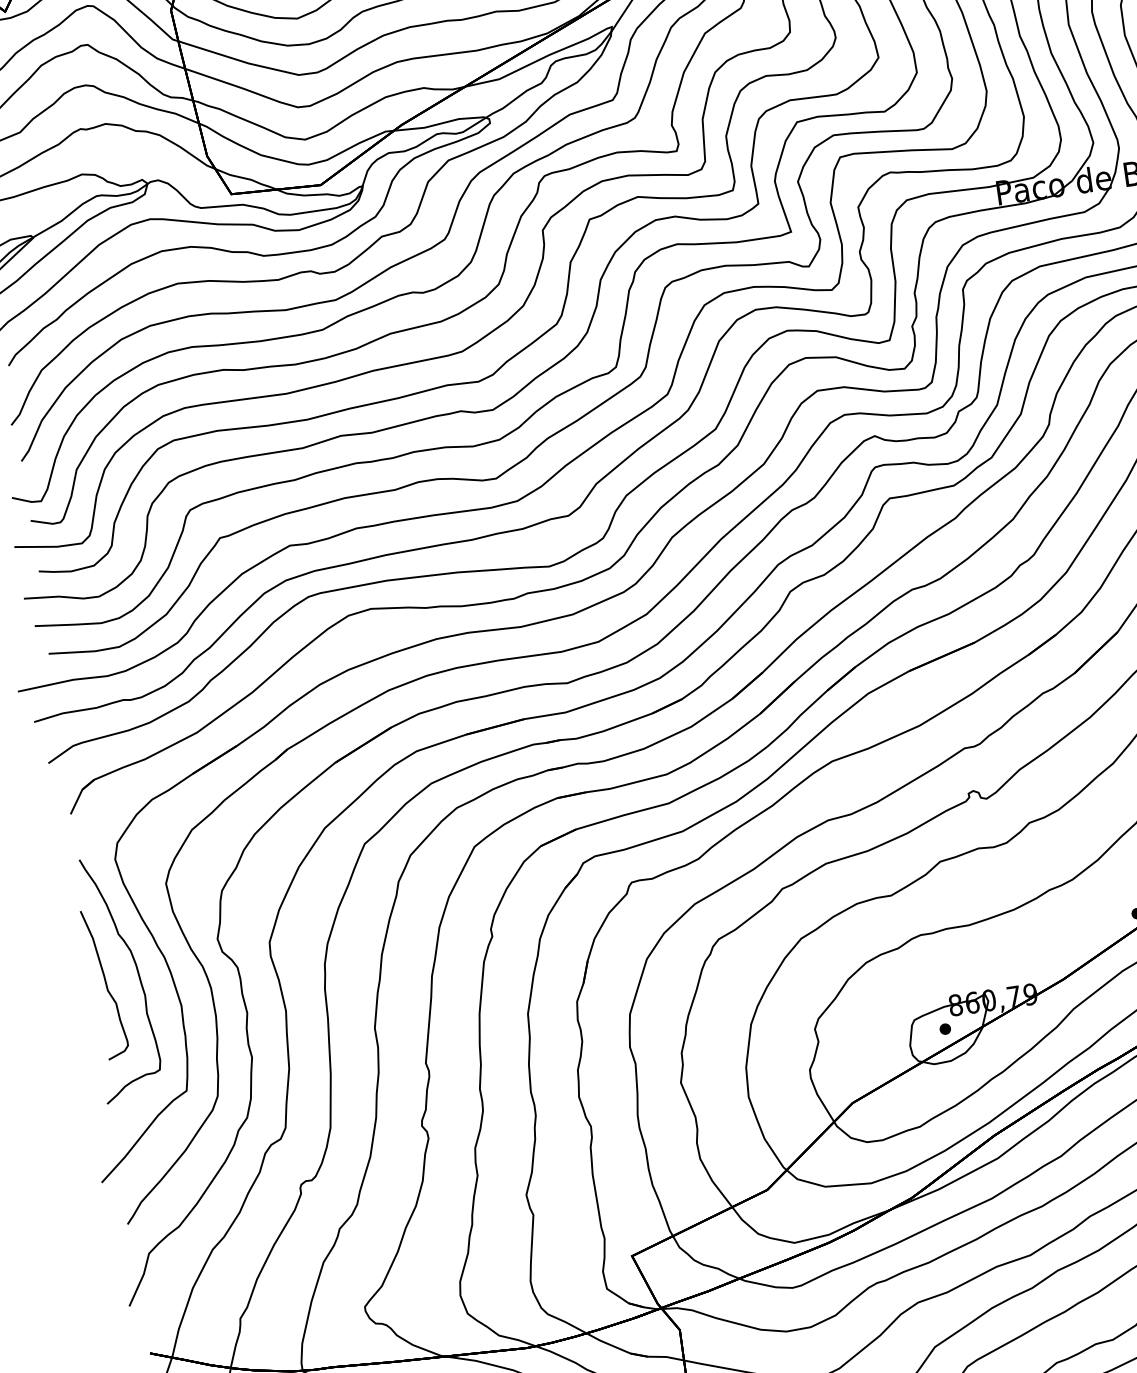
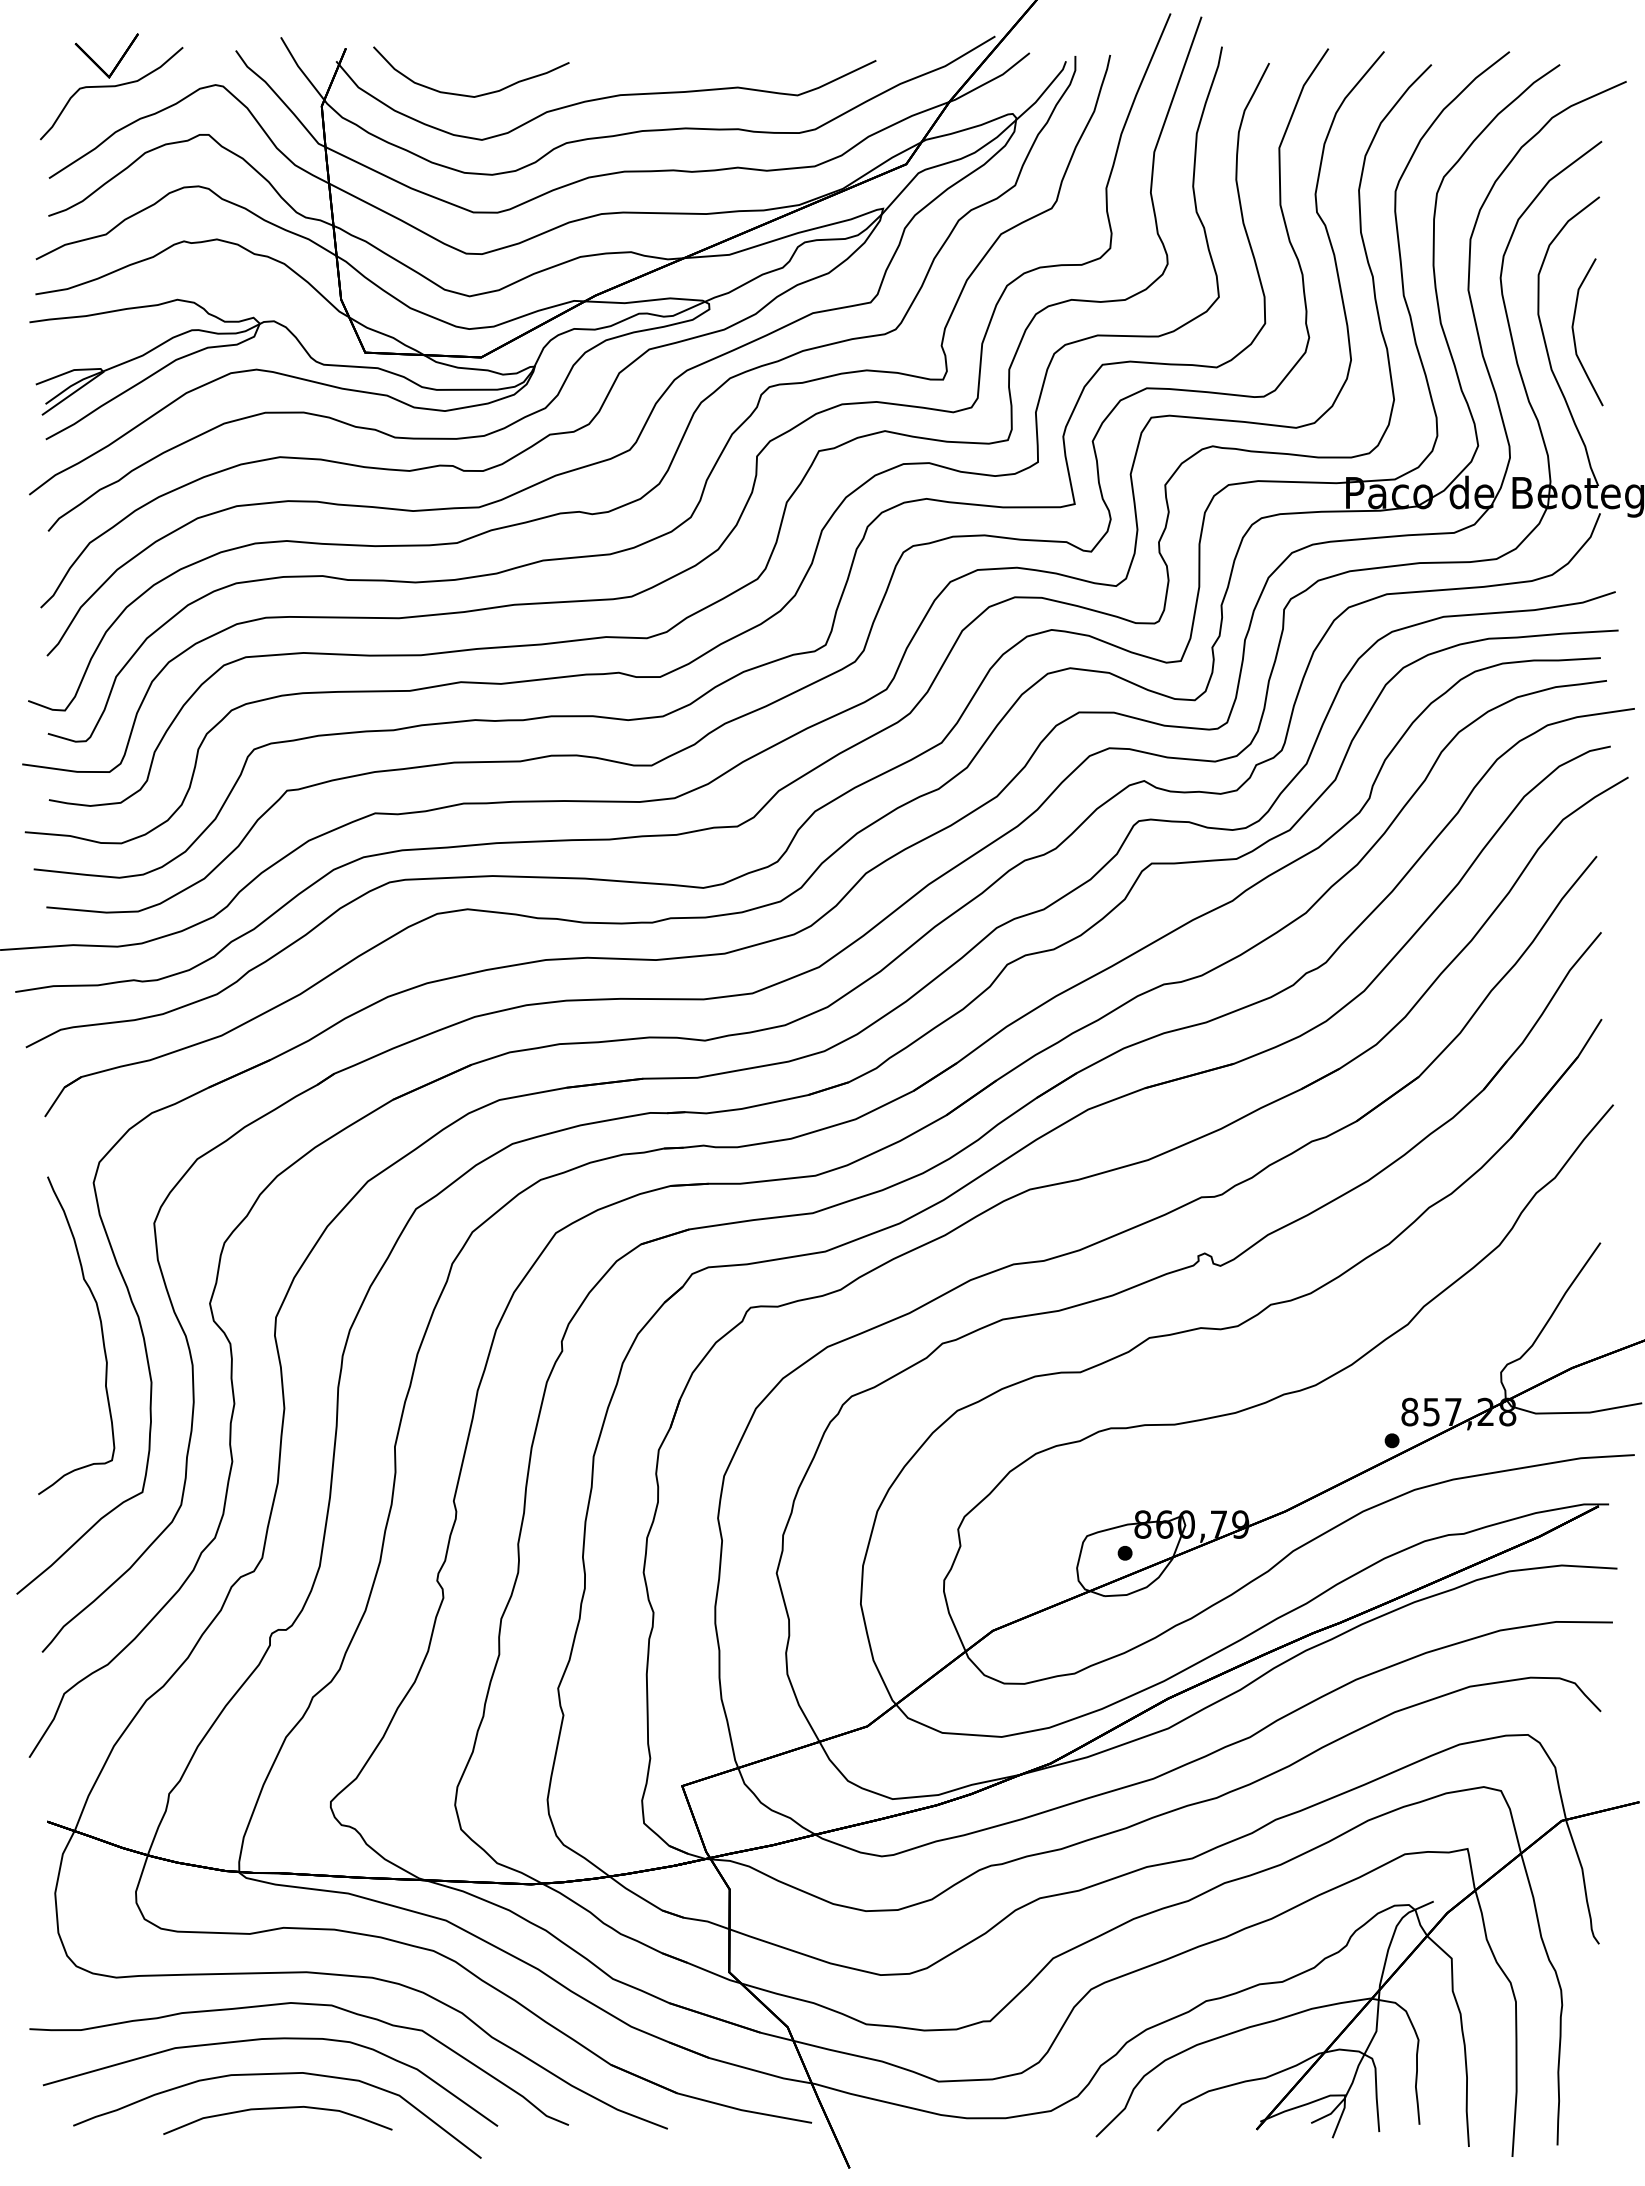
curve: (105, 983) -> (58, 1340), removed

